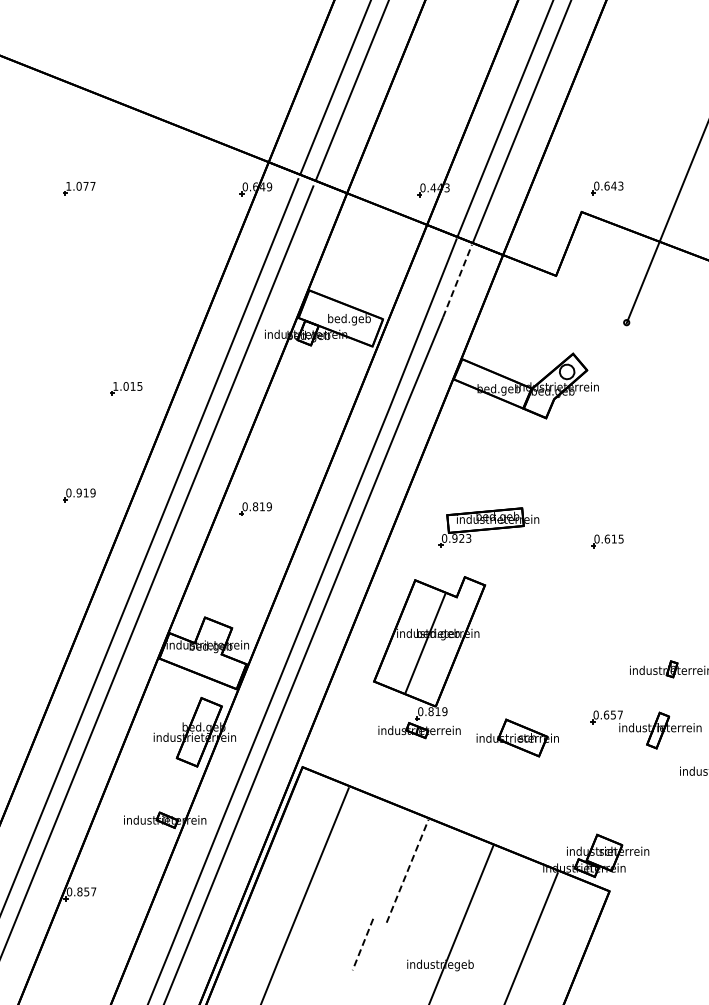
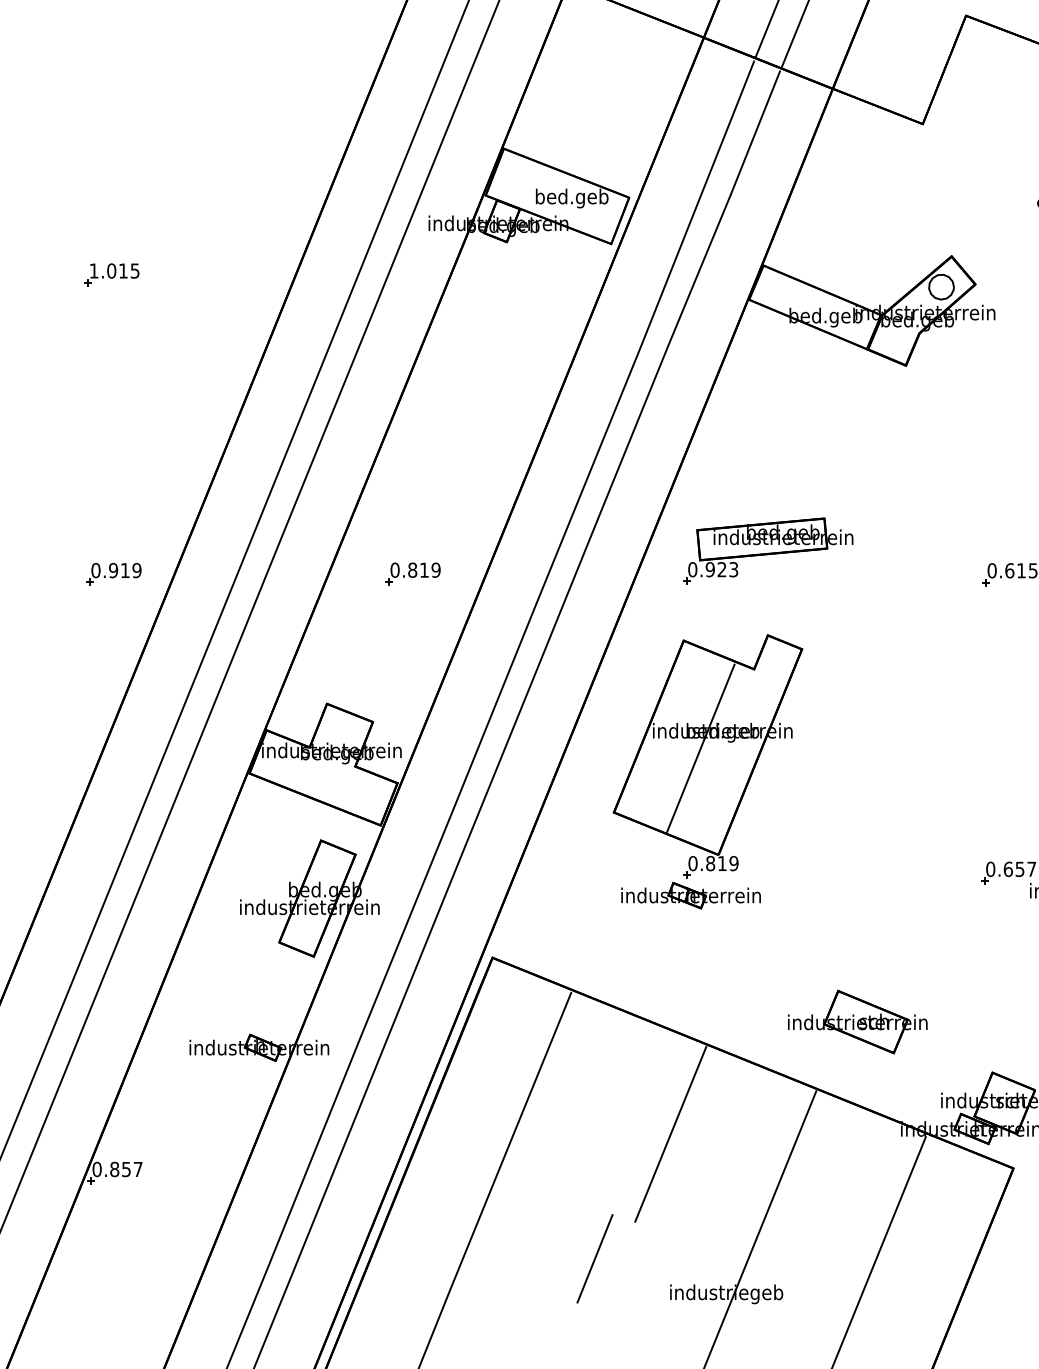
line: (457, 280) -> (755, 131), dashed -> solid
part: (126, 388) -> (112, 274), moved
part: (79, 495) -> (113, 574), moved
part: (255, 508) -> (412, 573), moved
part: (488, 527) -> (767, 551), moved
part: (517, 737) -> (857, 1021), moved
line: (407, 871) -> (670, 1134), dashed -> solid
line: (362, 944) -> (594, 1258), dashed -> solid

